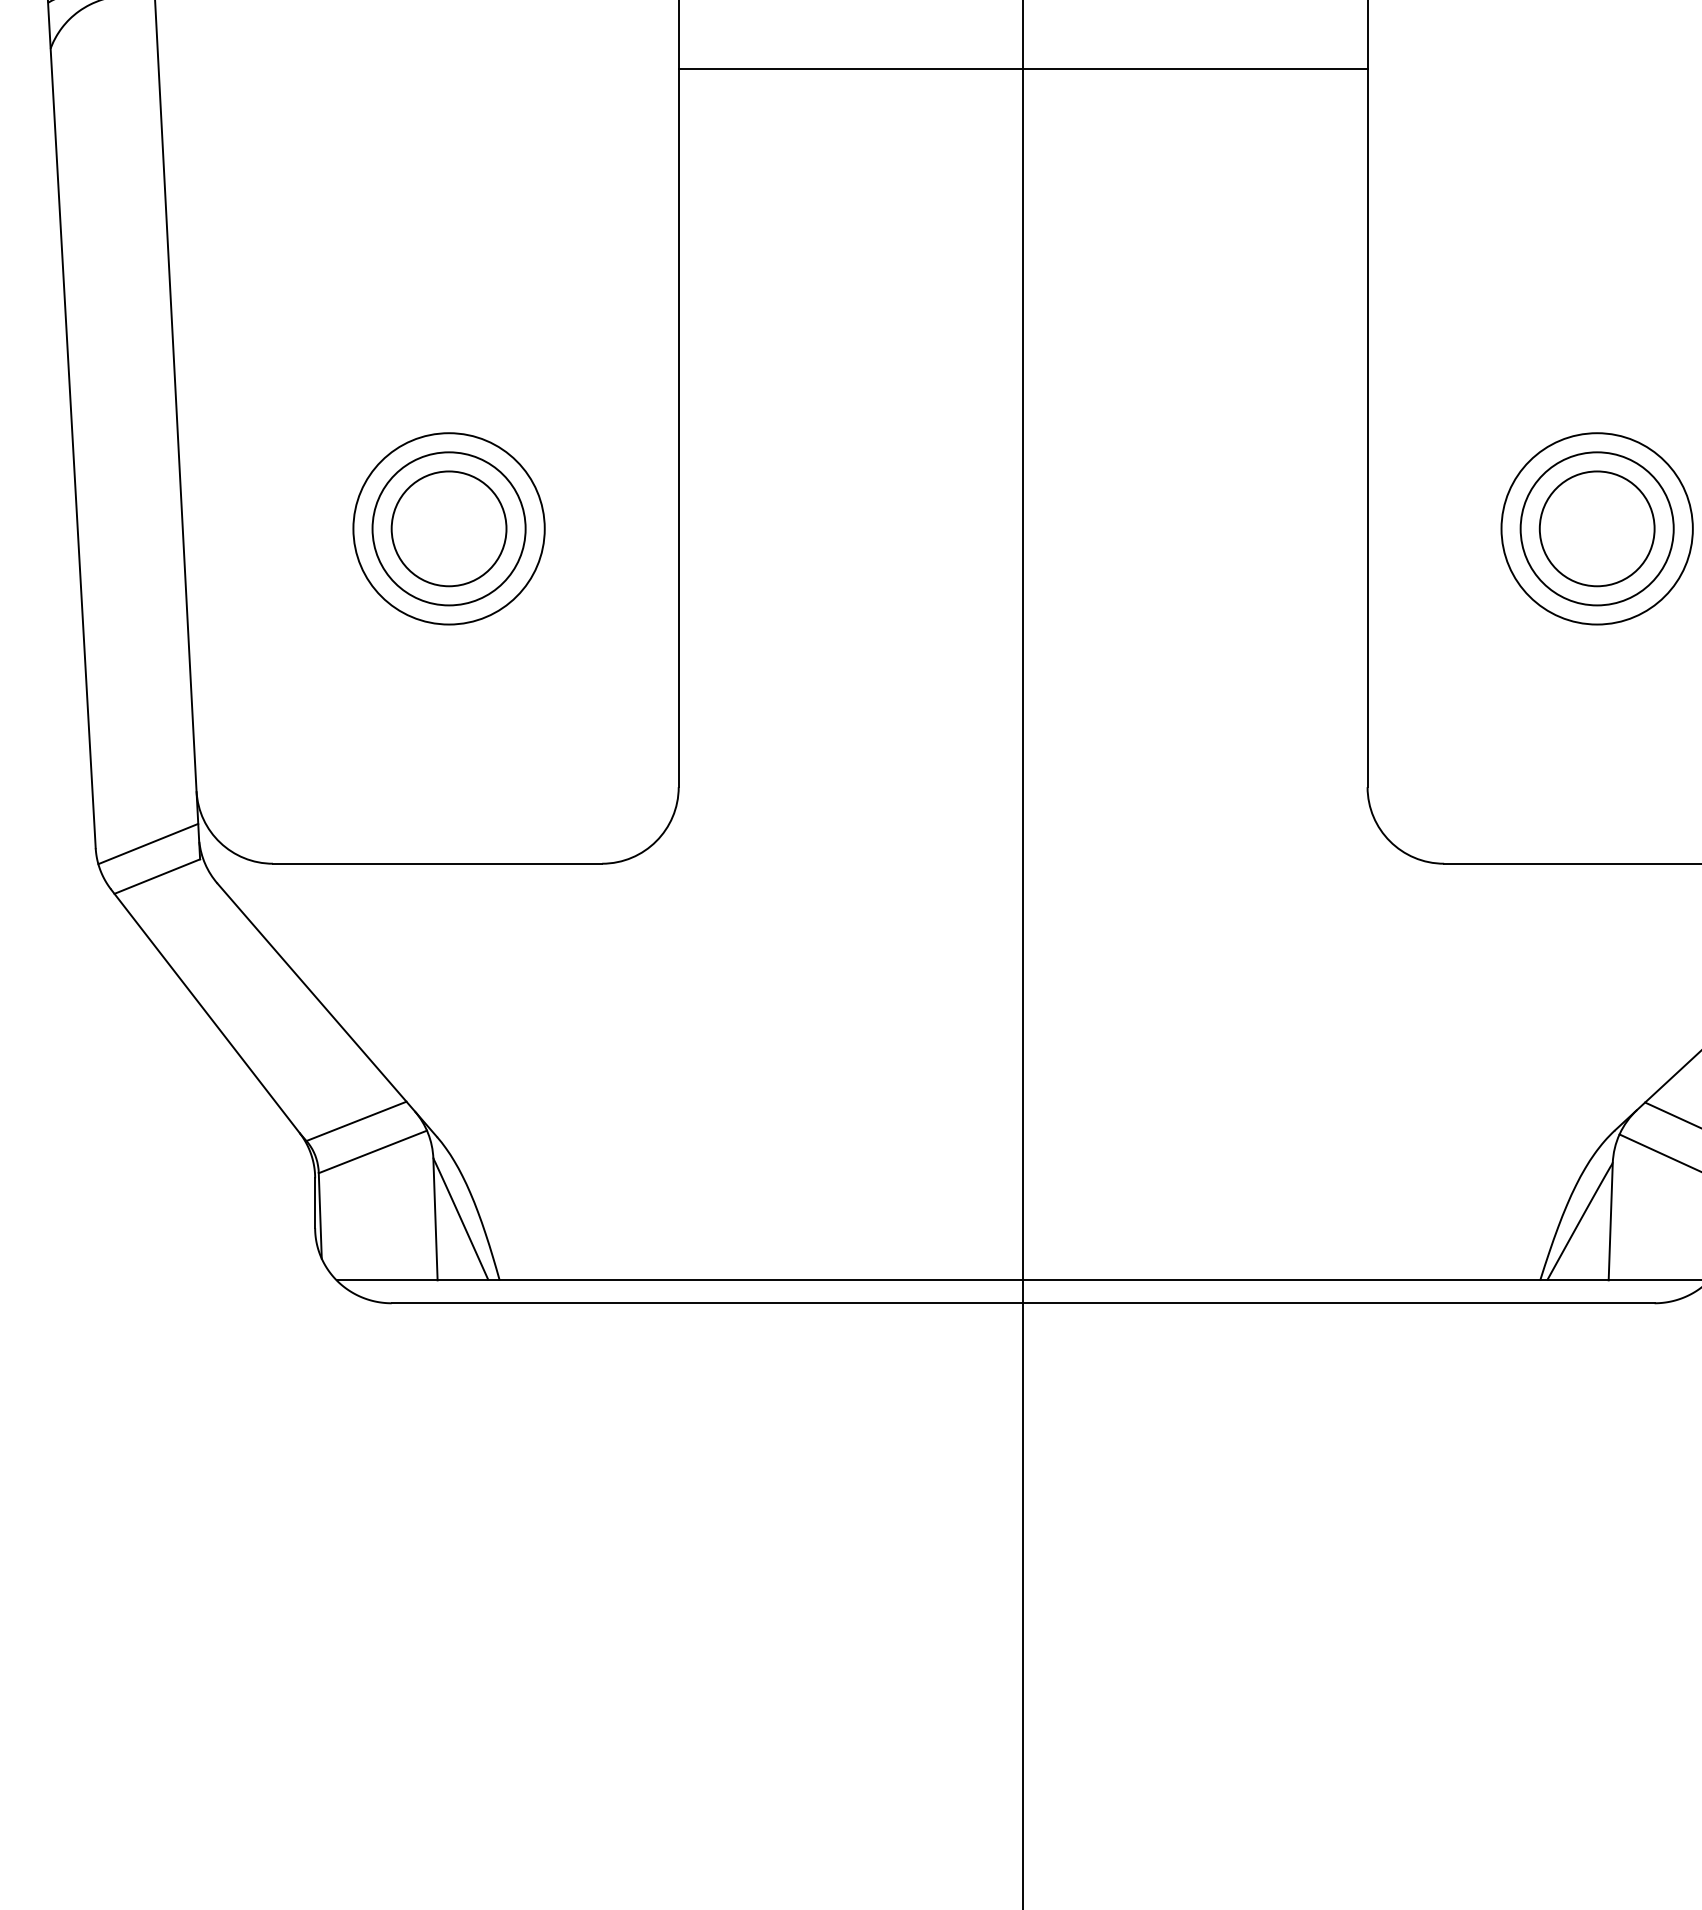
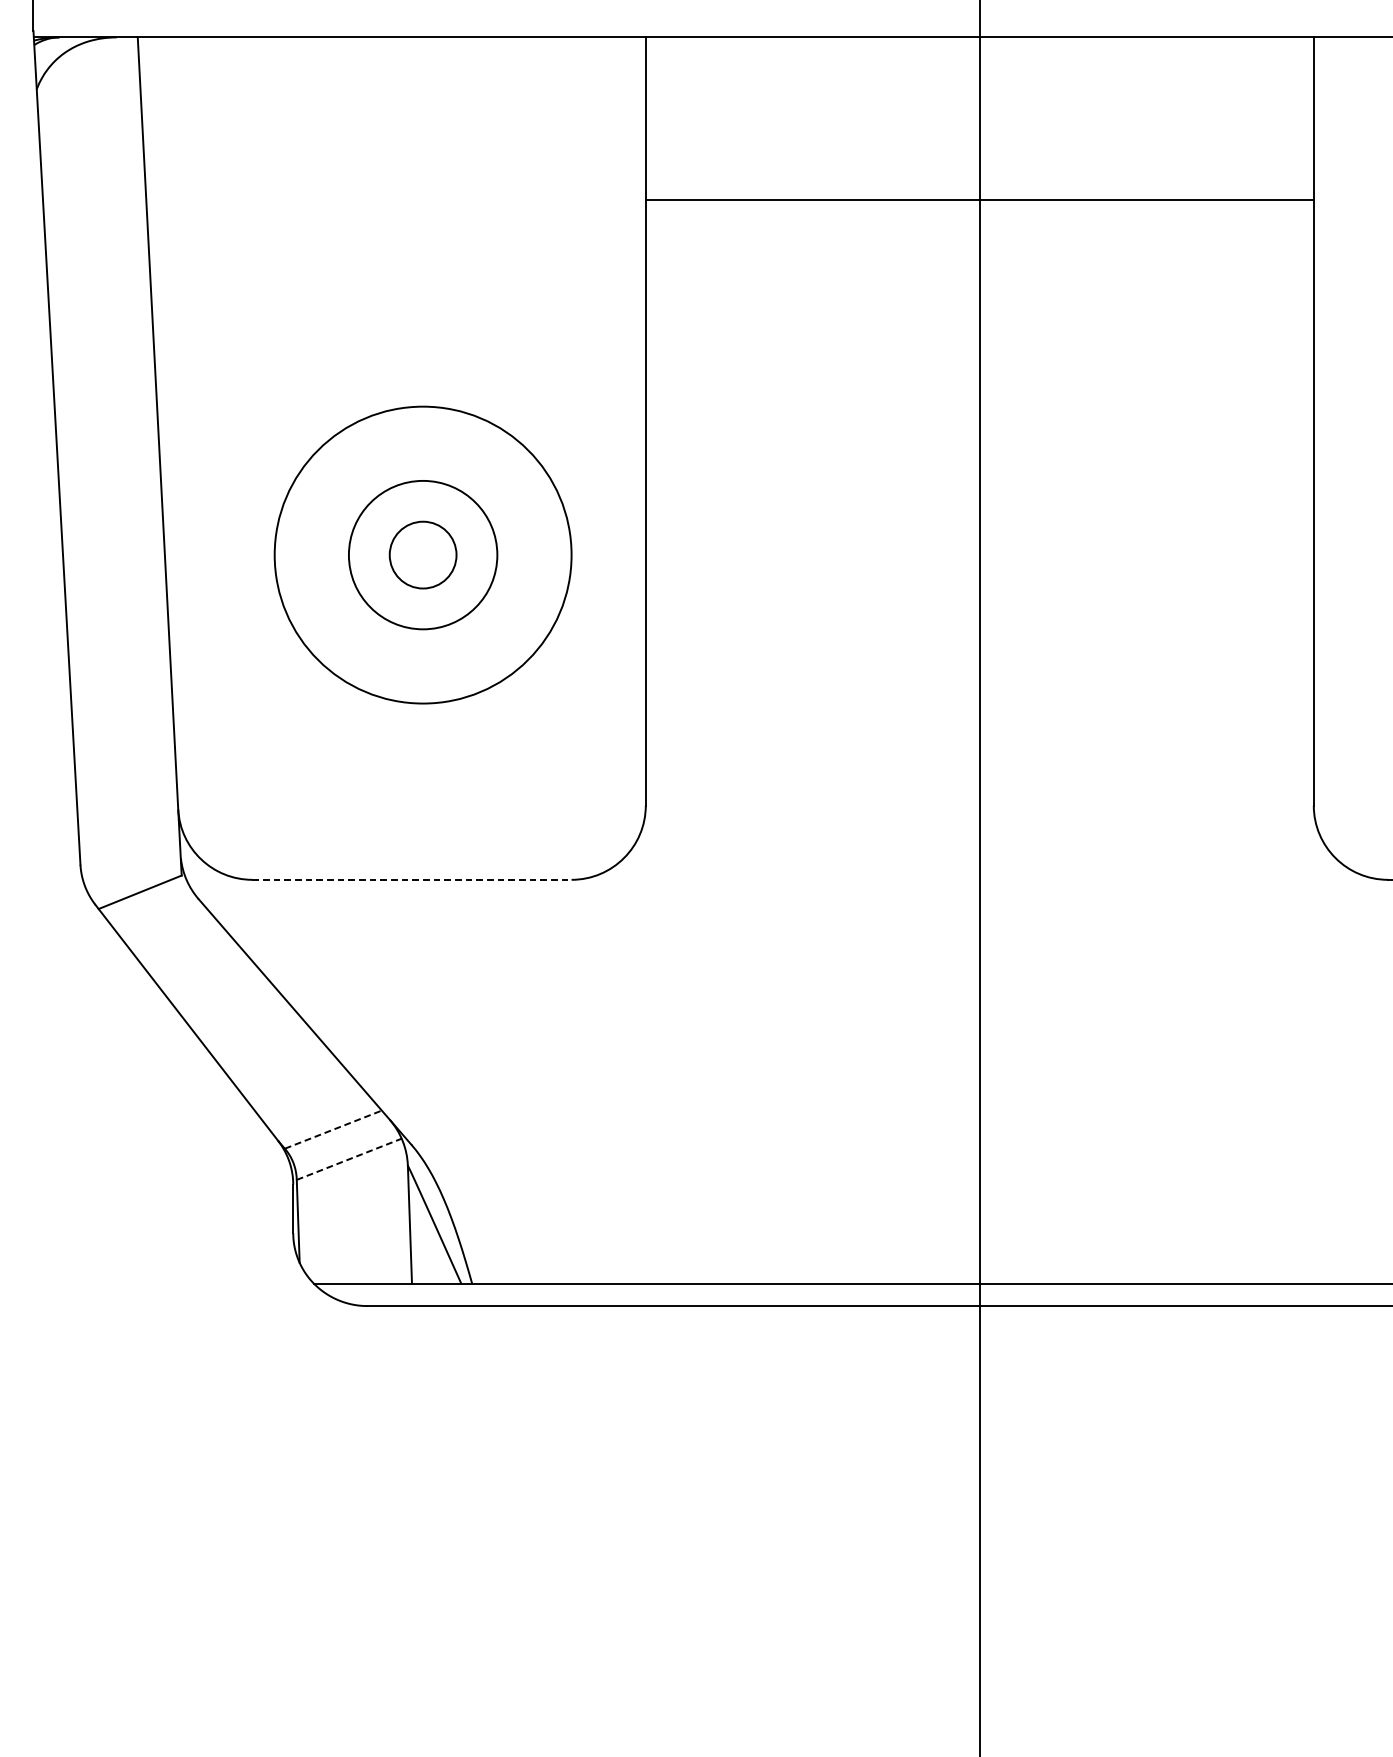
line: (1022, 68) -> (979, 199), moved
circle: (448, 528) -> (422, 554), size x0.6
circle: (448, 528) -> (422, 554), size x1.6
line: (148, 843) -> (131, 860), removed
line: (437, 863) -> (411, 879), solid -> dashed
line: (356, 1121) -> (333, 1129), solid -> dashed
line: (373, 1151) -> (349, 1158), solid -> dashed

